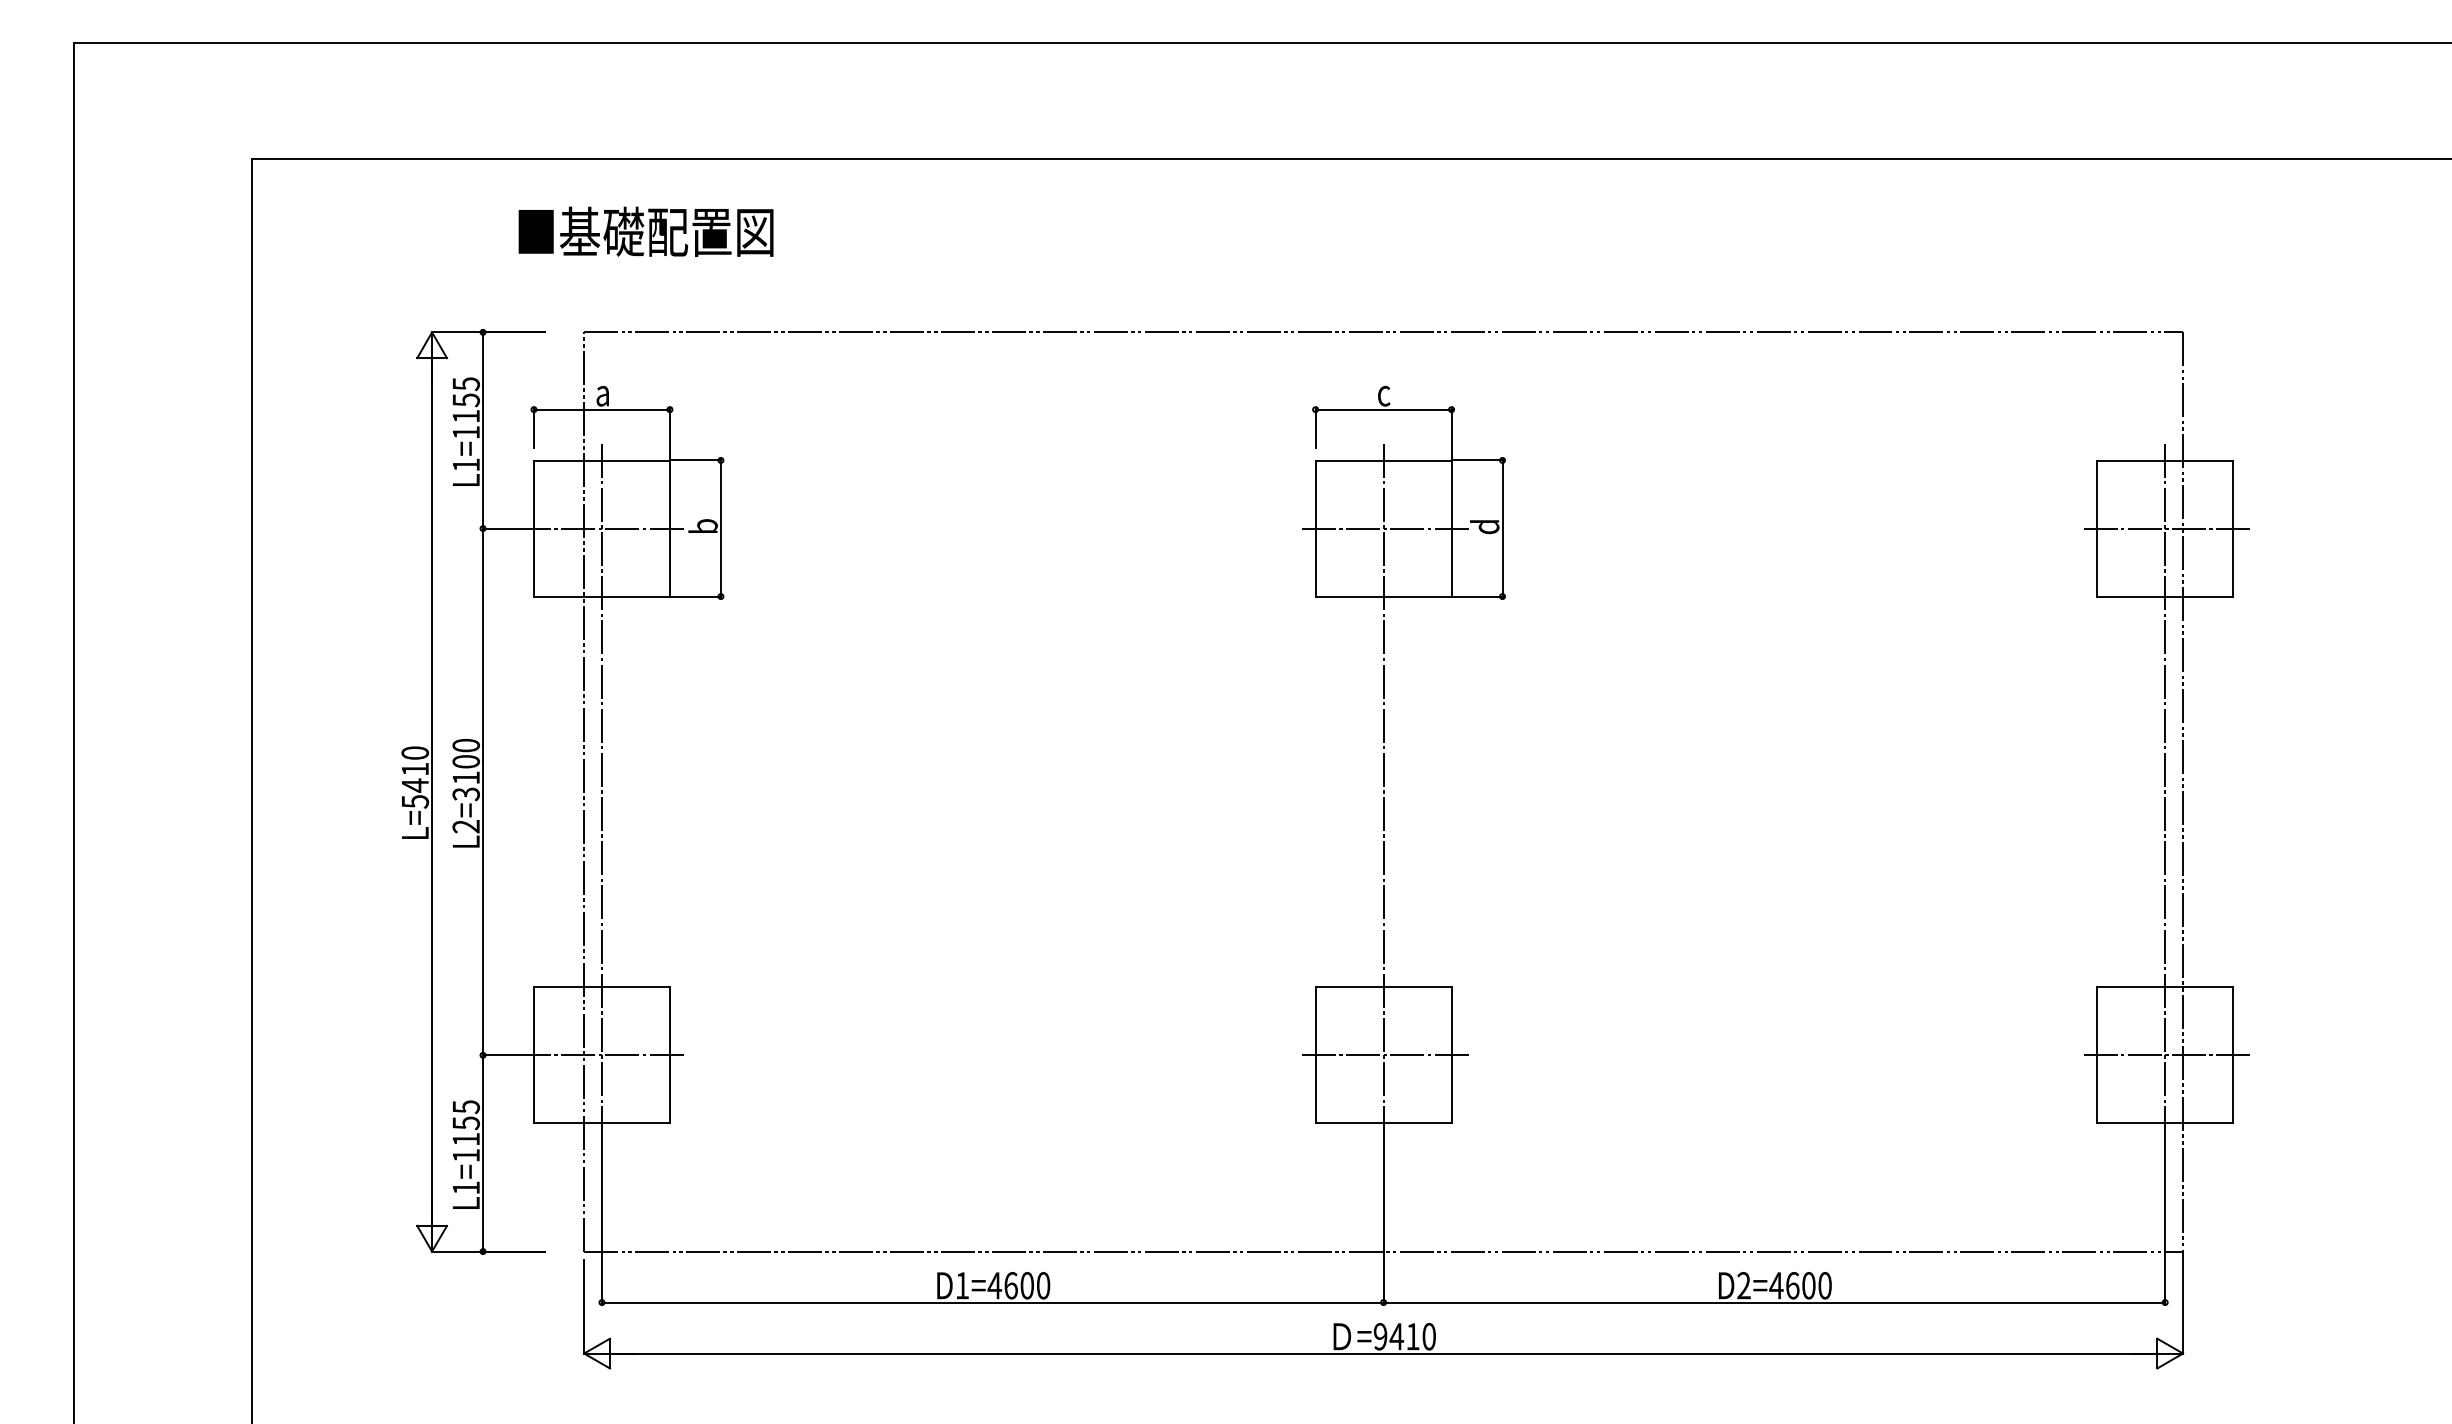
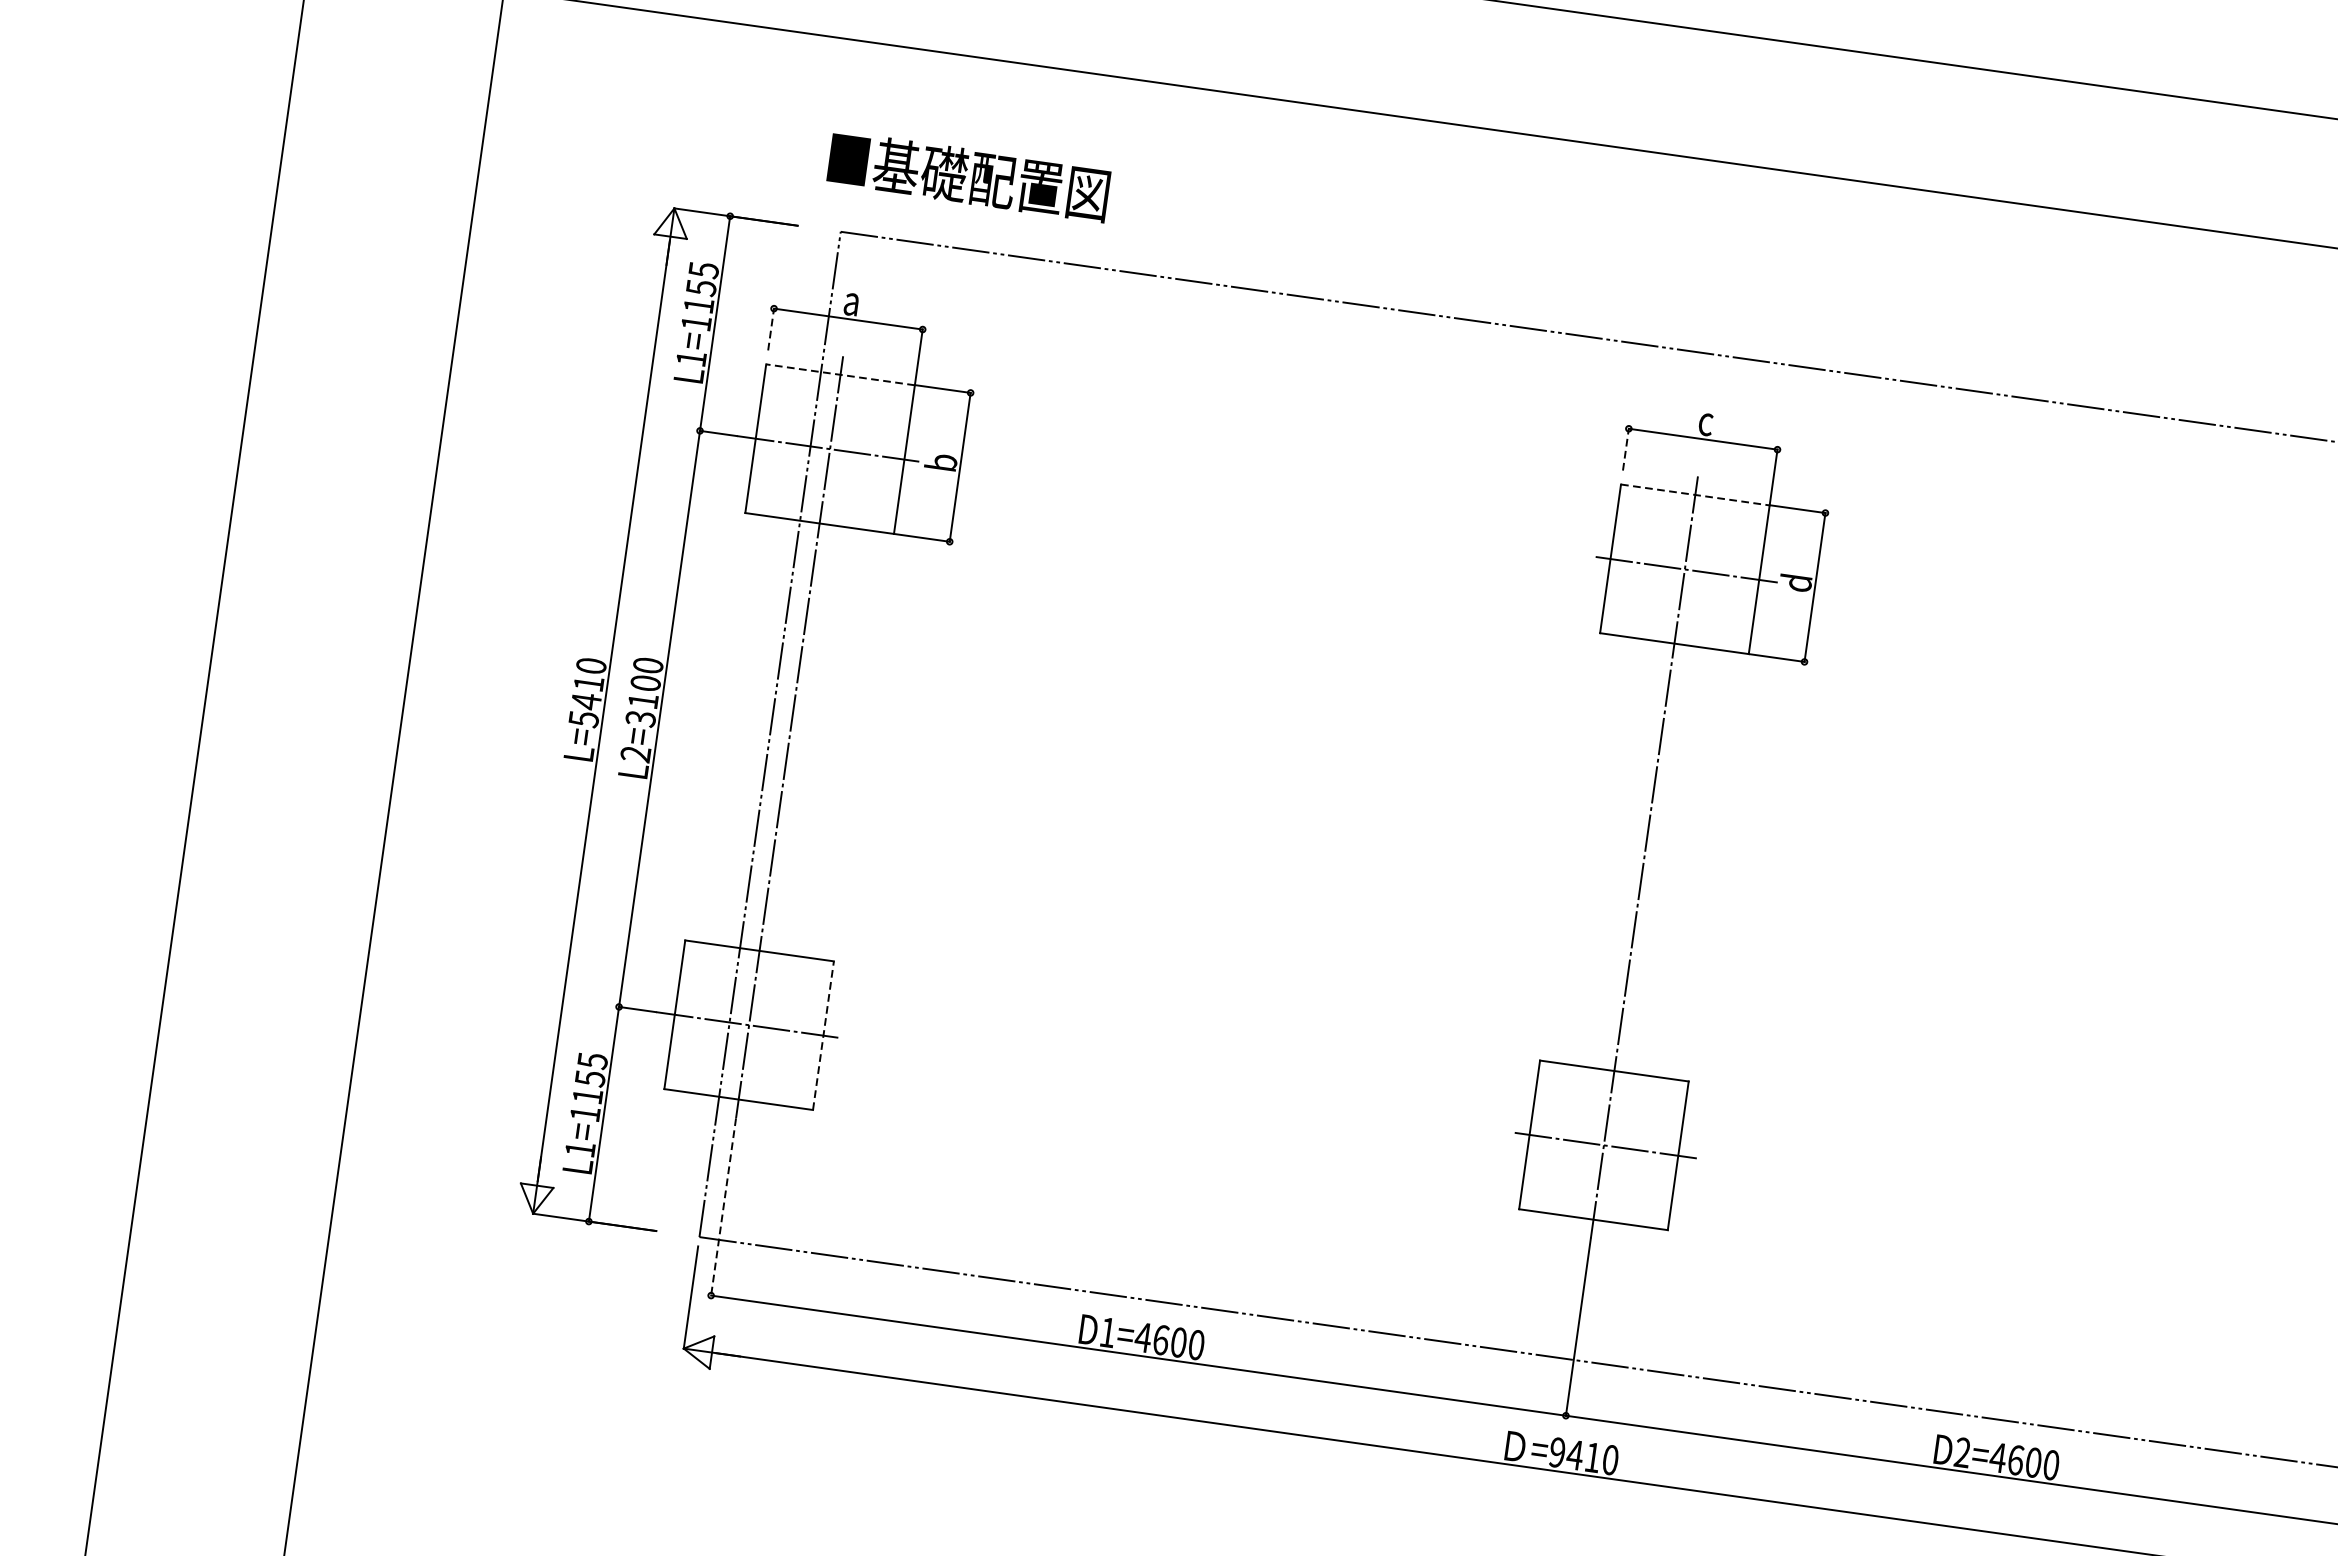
text: (645, 231) -> (968, 176), moved
line: (534, 428) -> (771, 329), solid -> dashed
line: (1315, 428) -> (1625, 449), solid -> dashed
line: (601, 460) -> (840, 374), solid -> dashed
line: (1383, 460) -> (1695, 494), solid -> dashed
line: (669, 1055) -> (822, 1035), solid -> dashed
line: (601, 1222) -> (722, 1207), solid -> dashed

